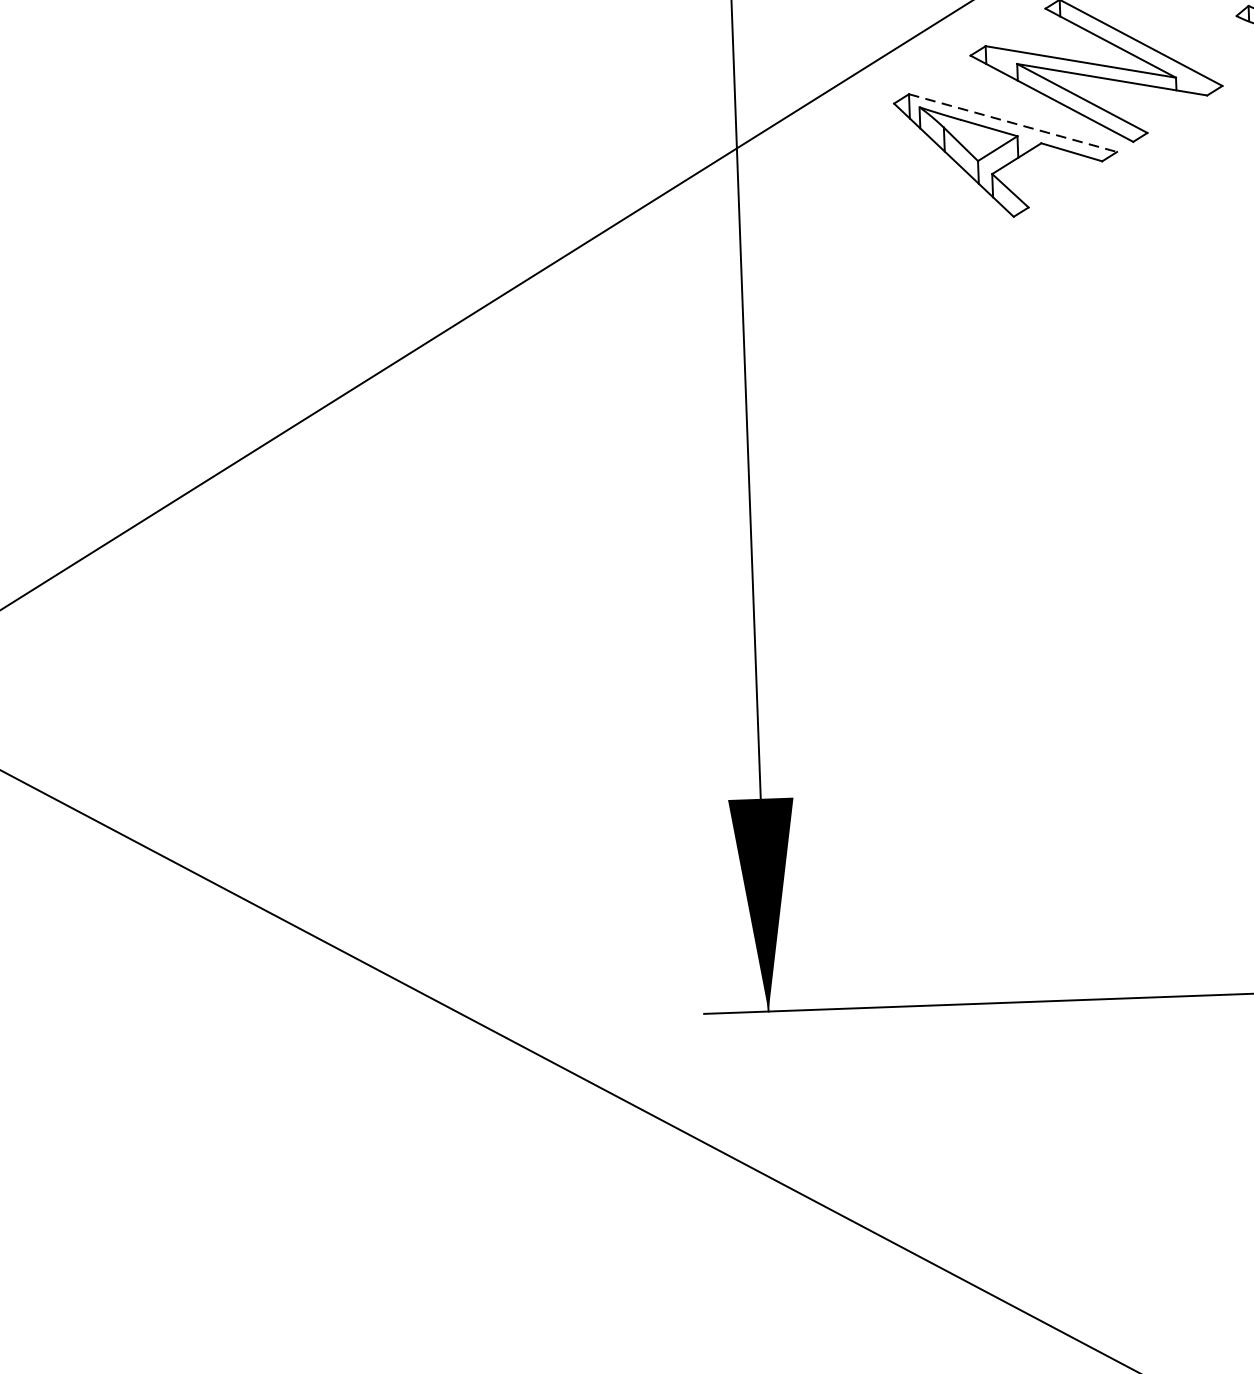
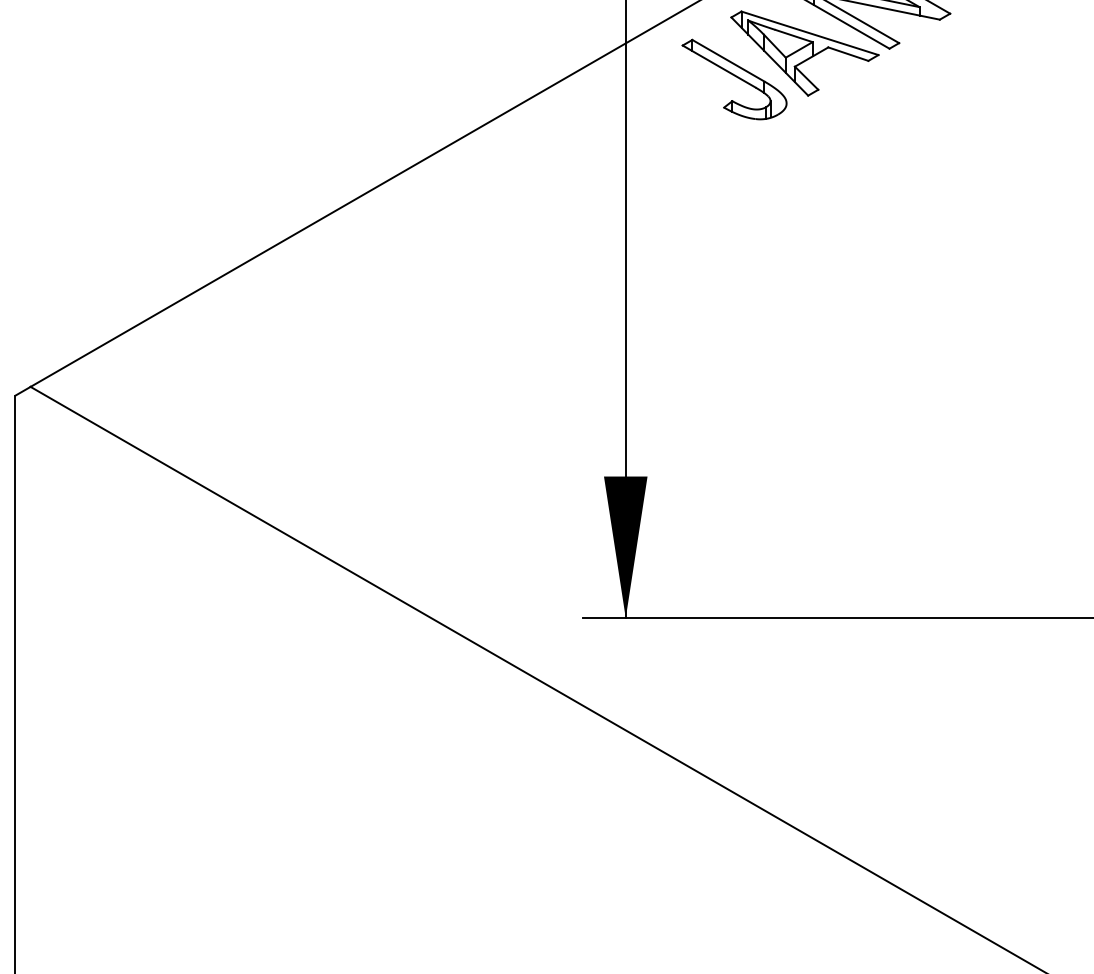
line: (1013, 123) -> (810, 33), dashed -> solid
part: (902, 196) -> (734, 79), added

